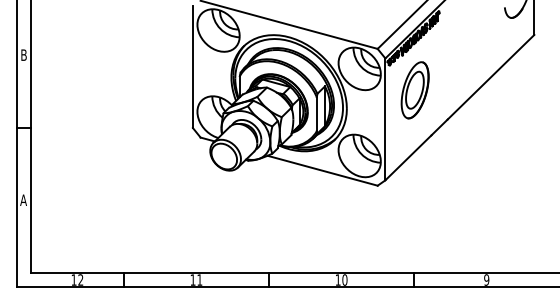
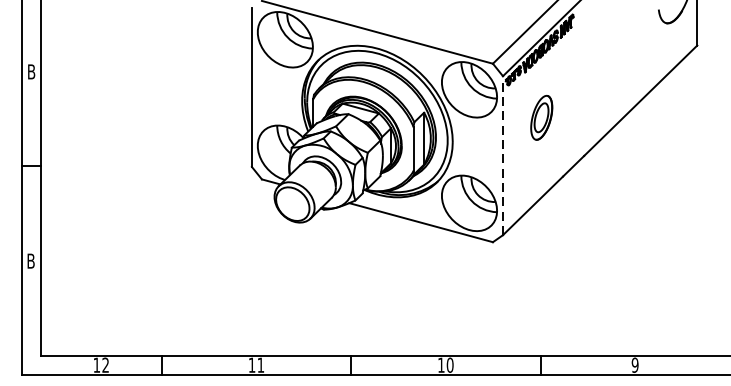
part: (414, 90) -> (540, 117), size x0.6
line: (385, 119) -> (503, 155), solid -> dashed
text: (23, 199) -> (30, 260), A -> B

